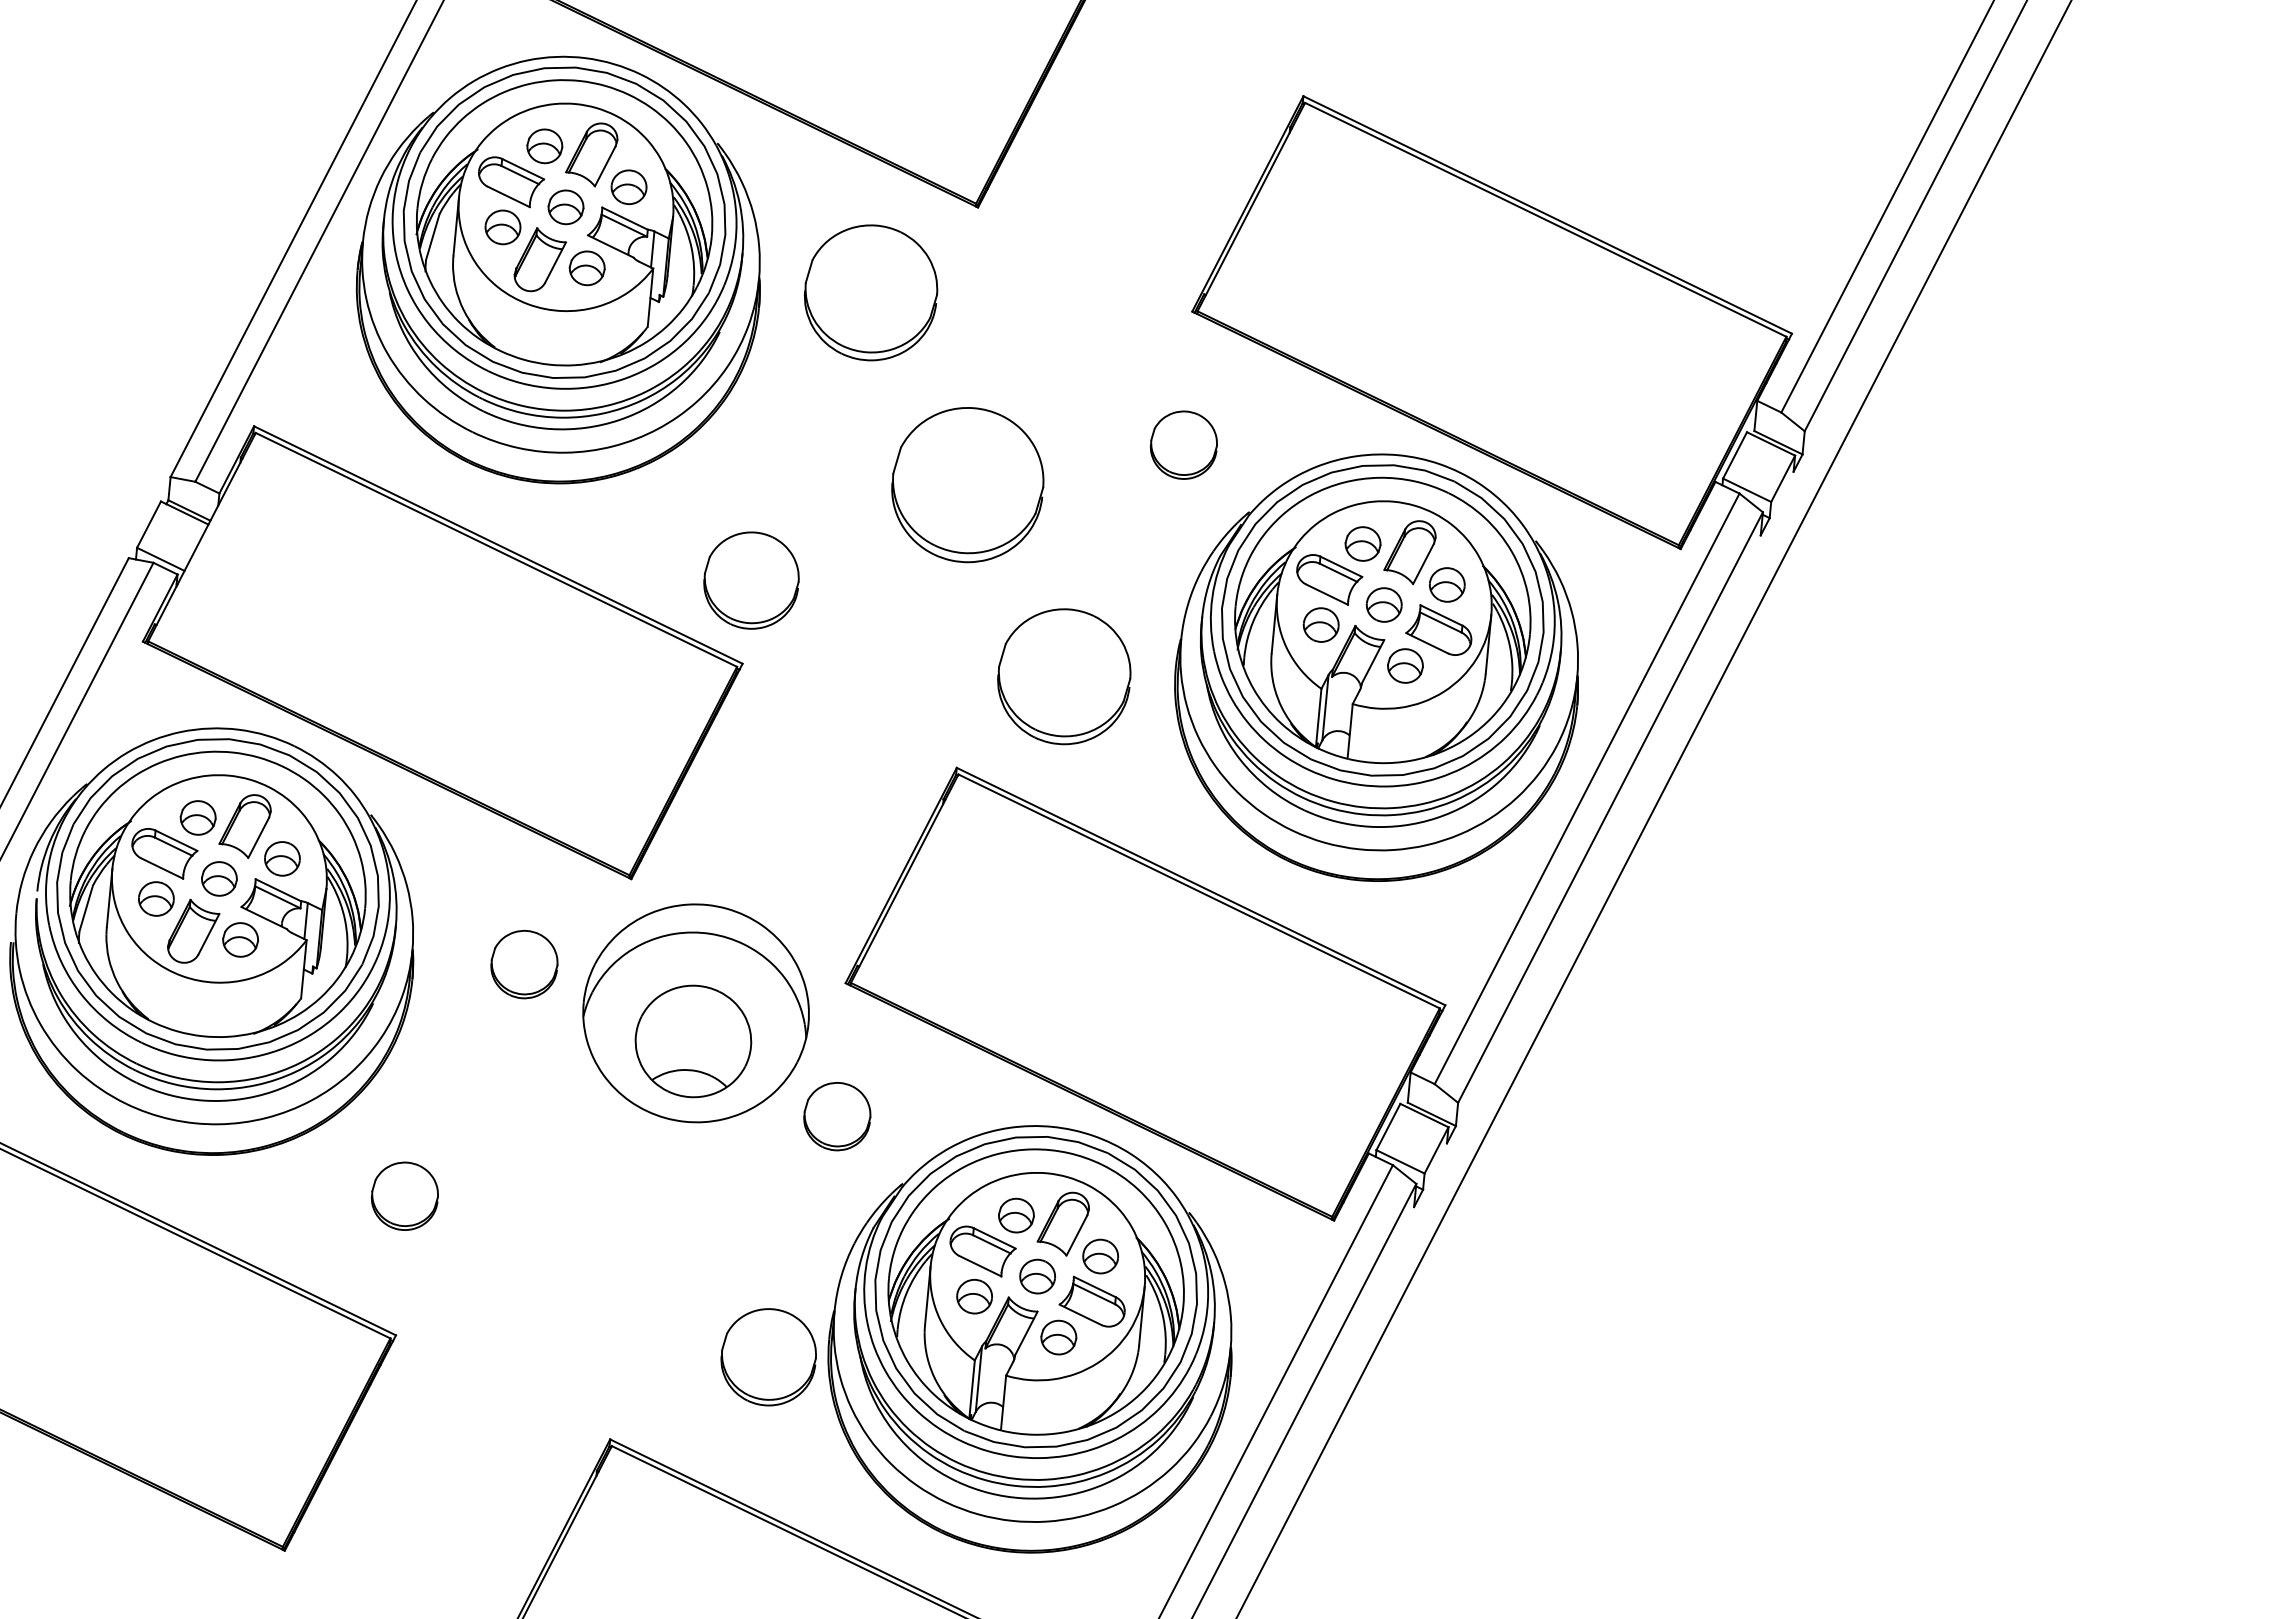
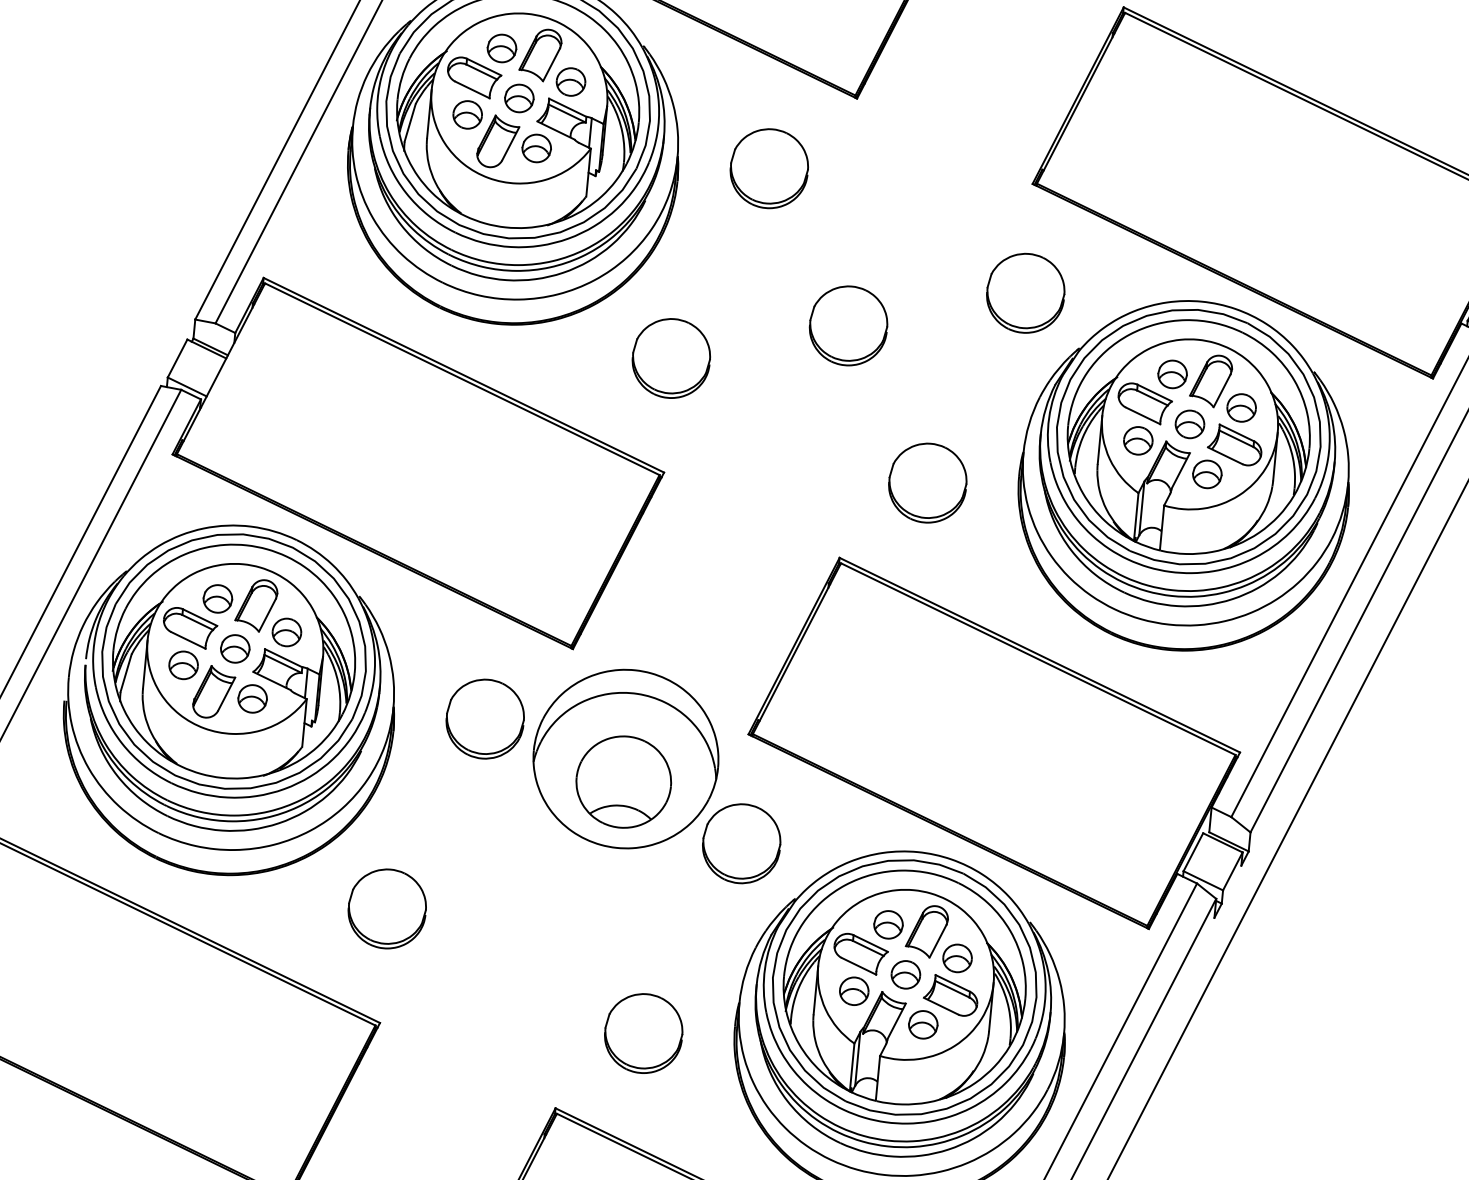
part: (870, 293) -> (768, 169), size x0.71
part: (1183, 445) -> (1025, 293), size x1.43
part: (967, 484) -> (848, 325), size x0.62
part: (751, 580) -> (671, 358), moved
part: (1064, 676) -> (927, 483), size x0.71
part: (524, 964) -> (485, 719), size x1.43
part: (837, 1116) -> (741, 843), size x1.43
part: (404, 1196) -> (386, 909), size x1.43
part: (768, 1357) -> (643, 1033), moved

